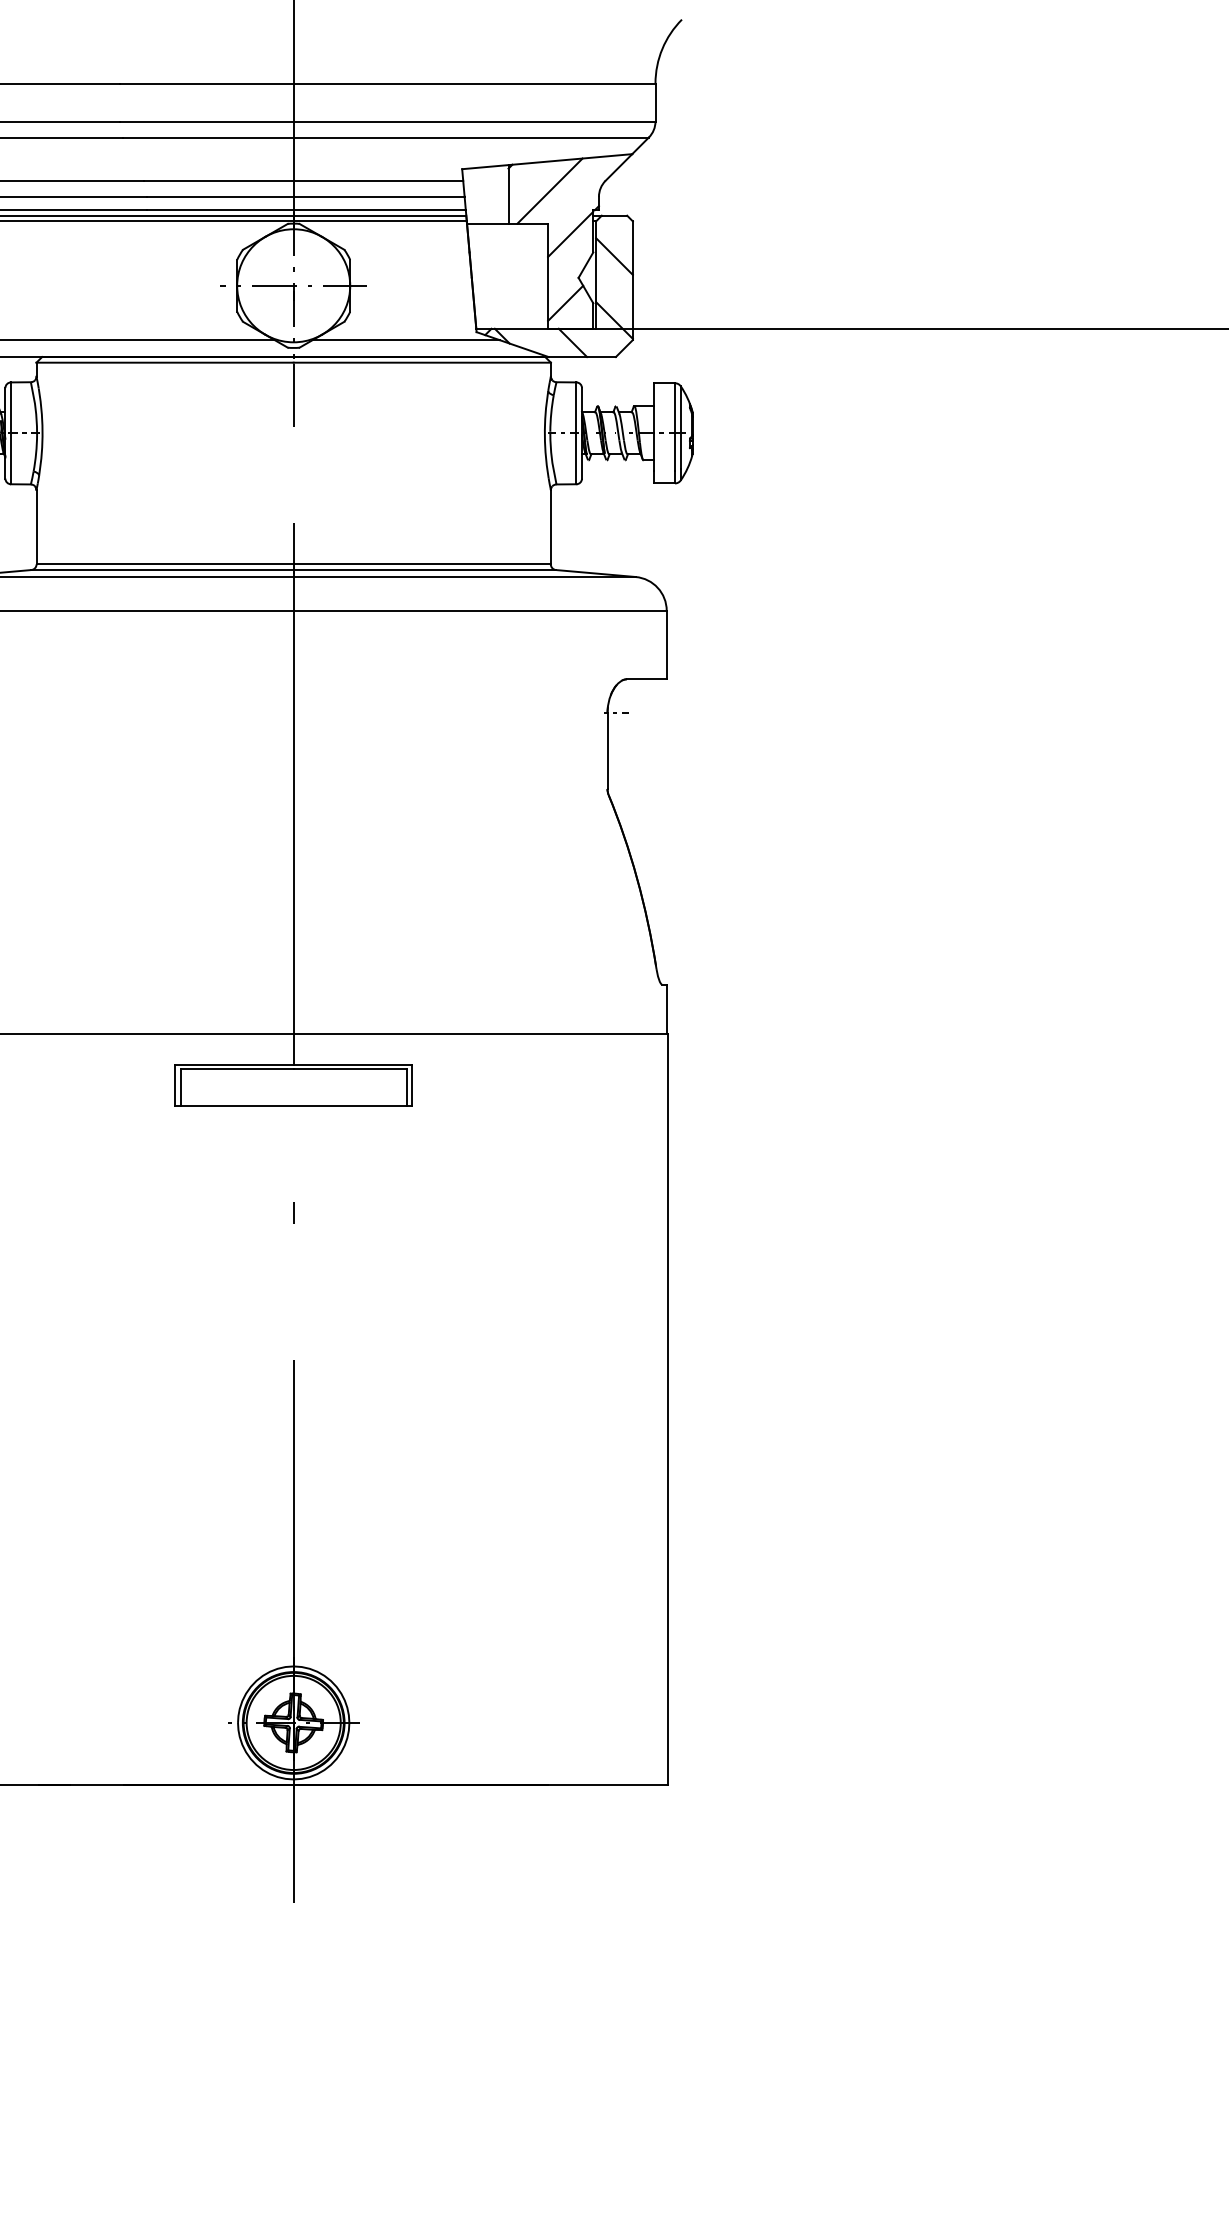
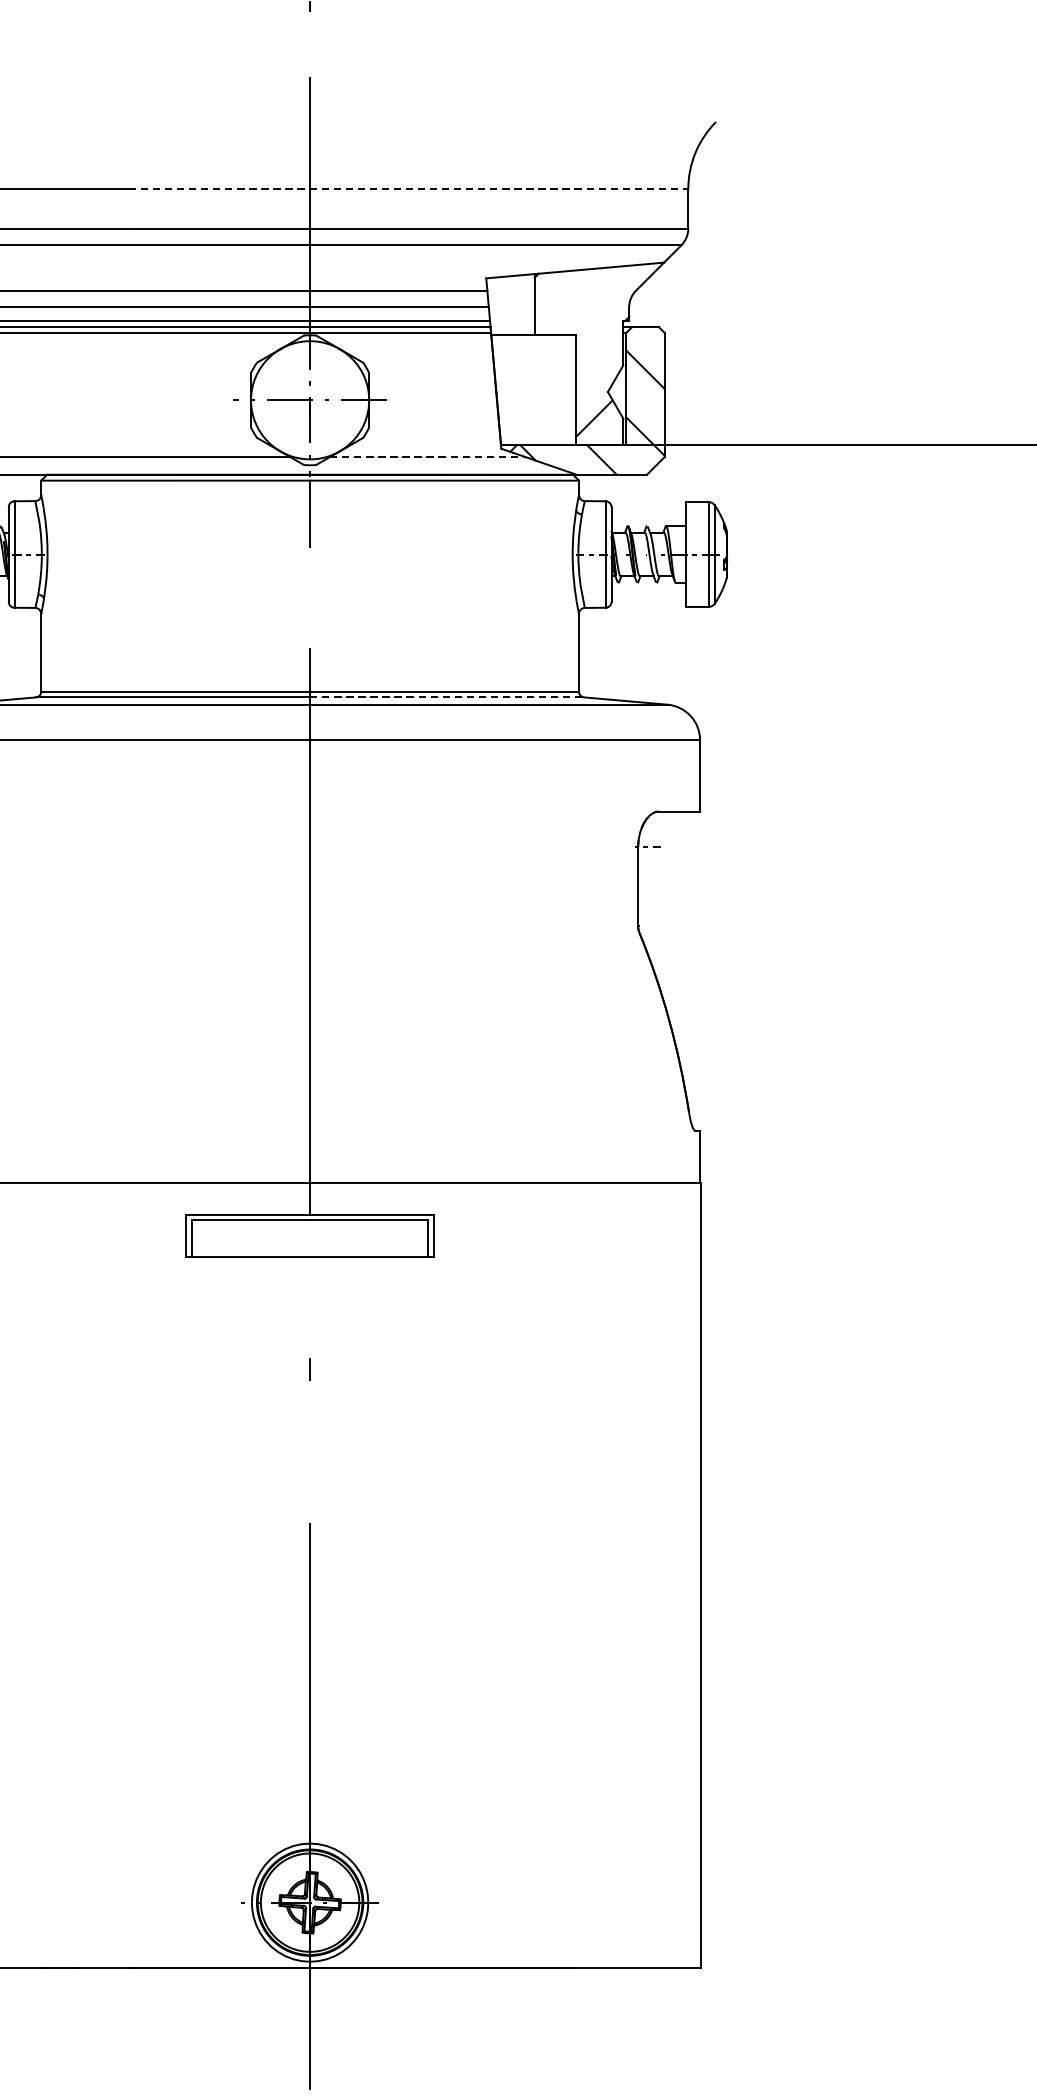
line: (387, 83) -> (408, 188), solid -> dashed
line: (549, 190) -> (577, 300), removed
line: (570, 233) -> (599, 345), removed
line: (406, 340) -> (428, 457), solid -> dashed
line: (425, 570) -> (447, 697), solid -> dashed

